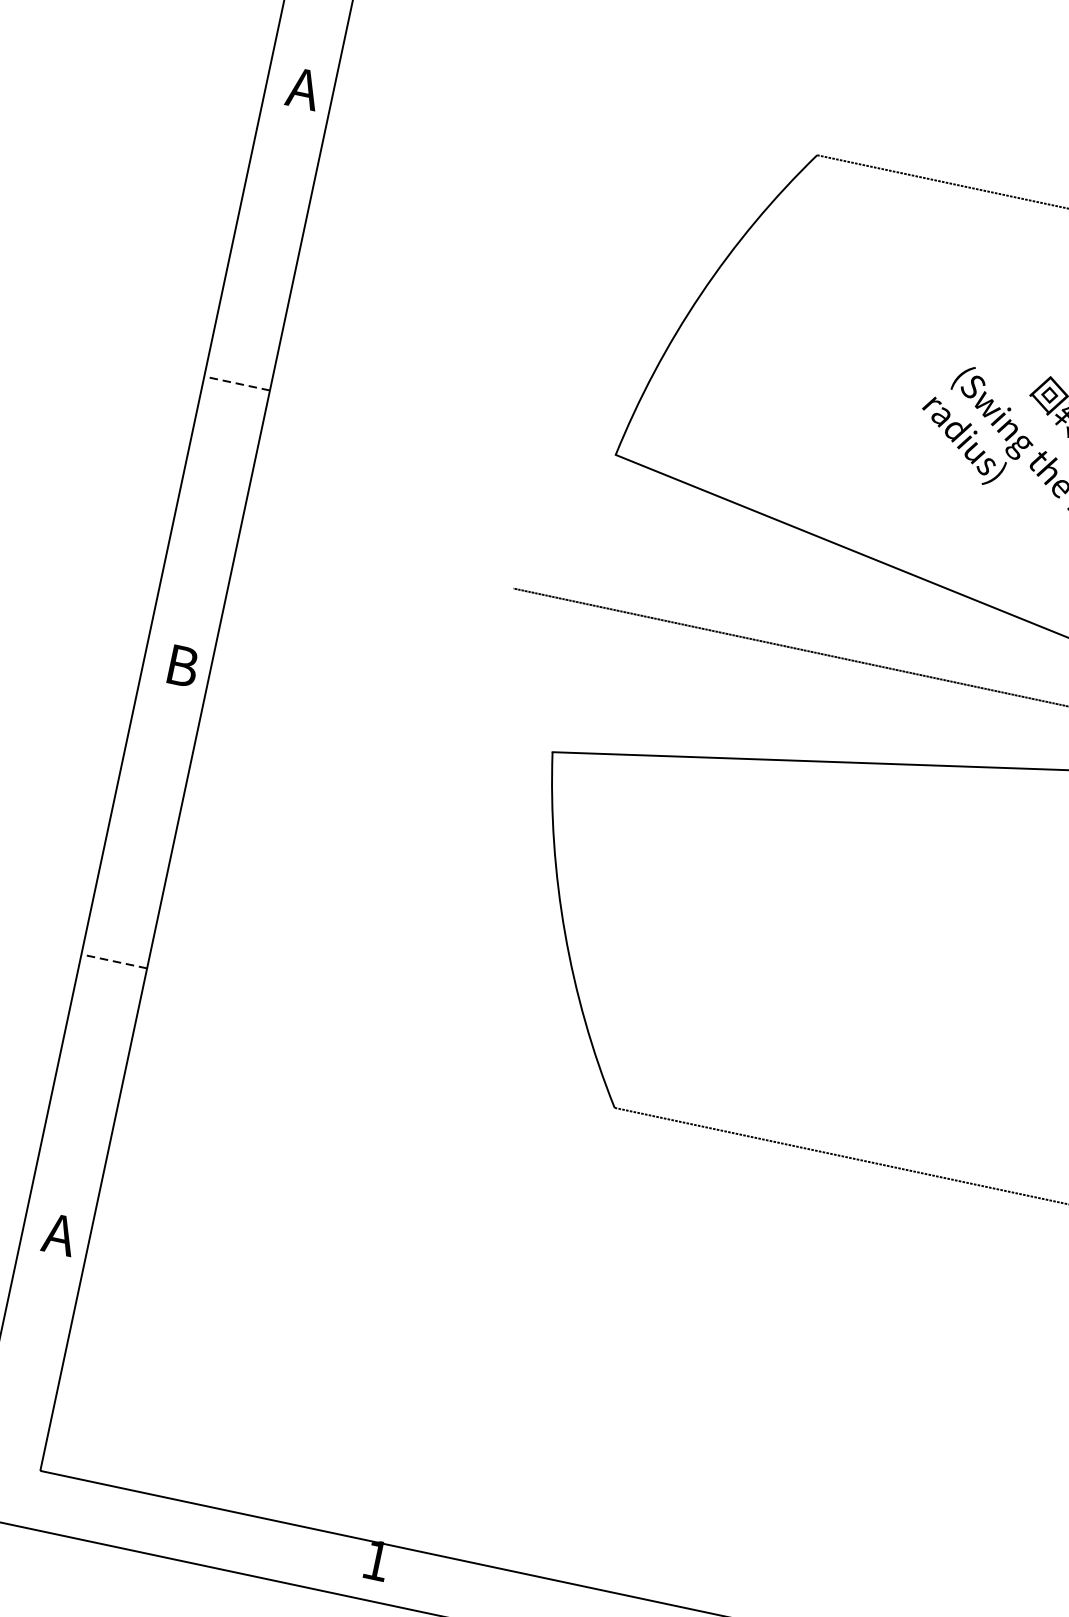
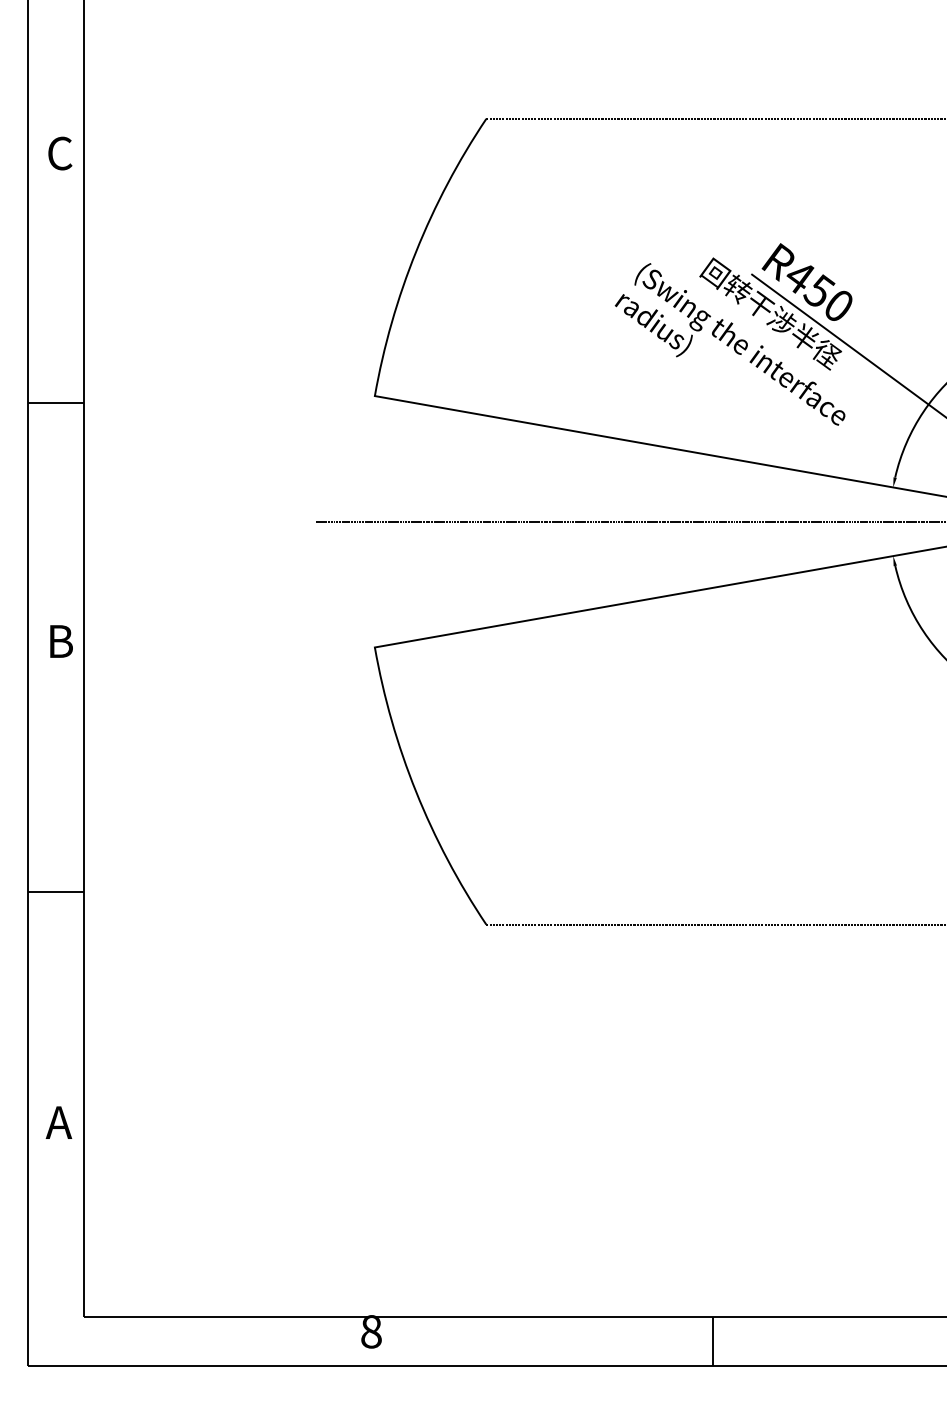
text: (303, 88) -> (59, 153), A -> C
line: (237, 383) -> (56, 403), dashed -> solid
line: (114, 961) -> (56, 892), dashed -> solid
text: (376, 1560) -> (371, 1331), 1 -> 8

